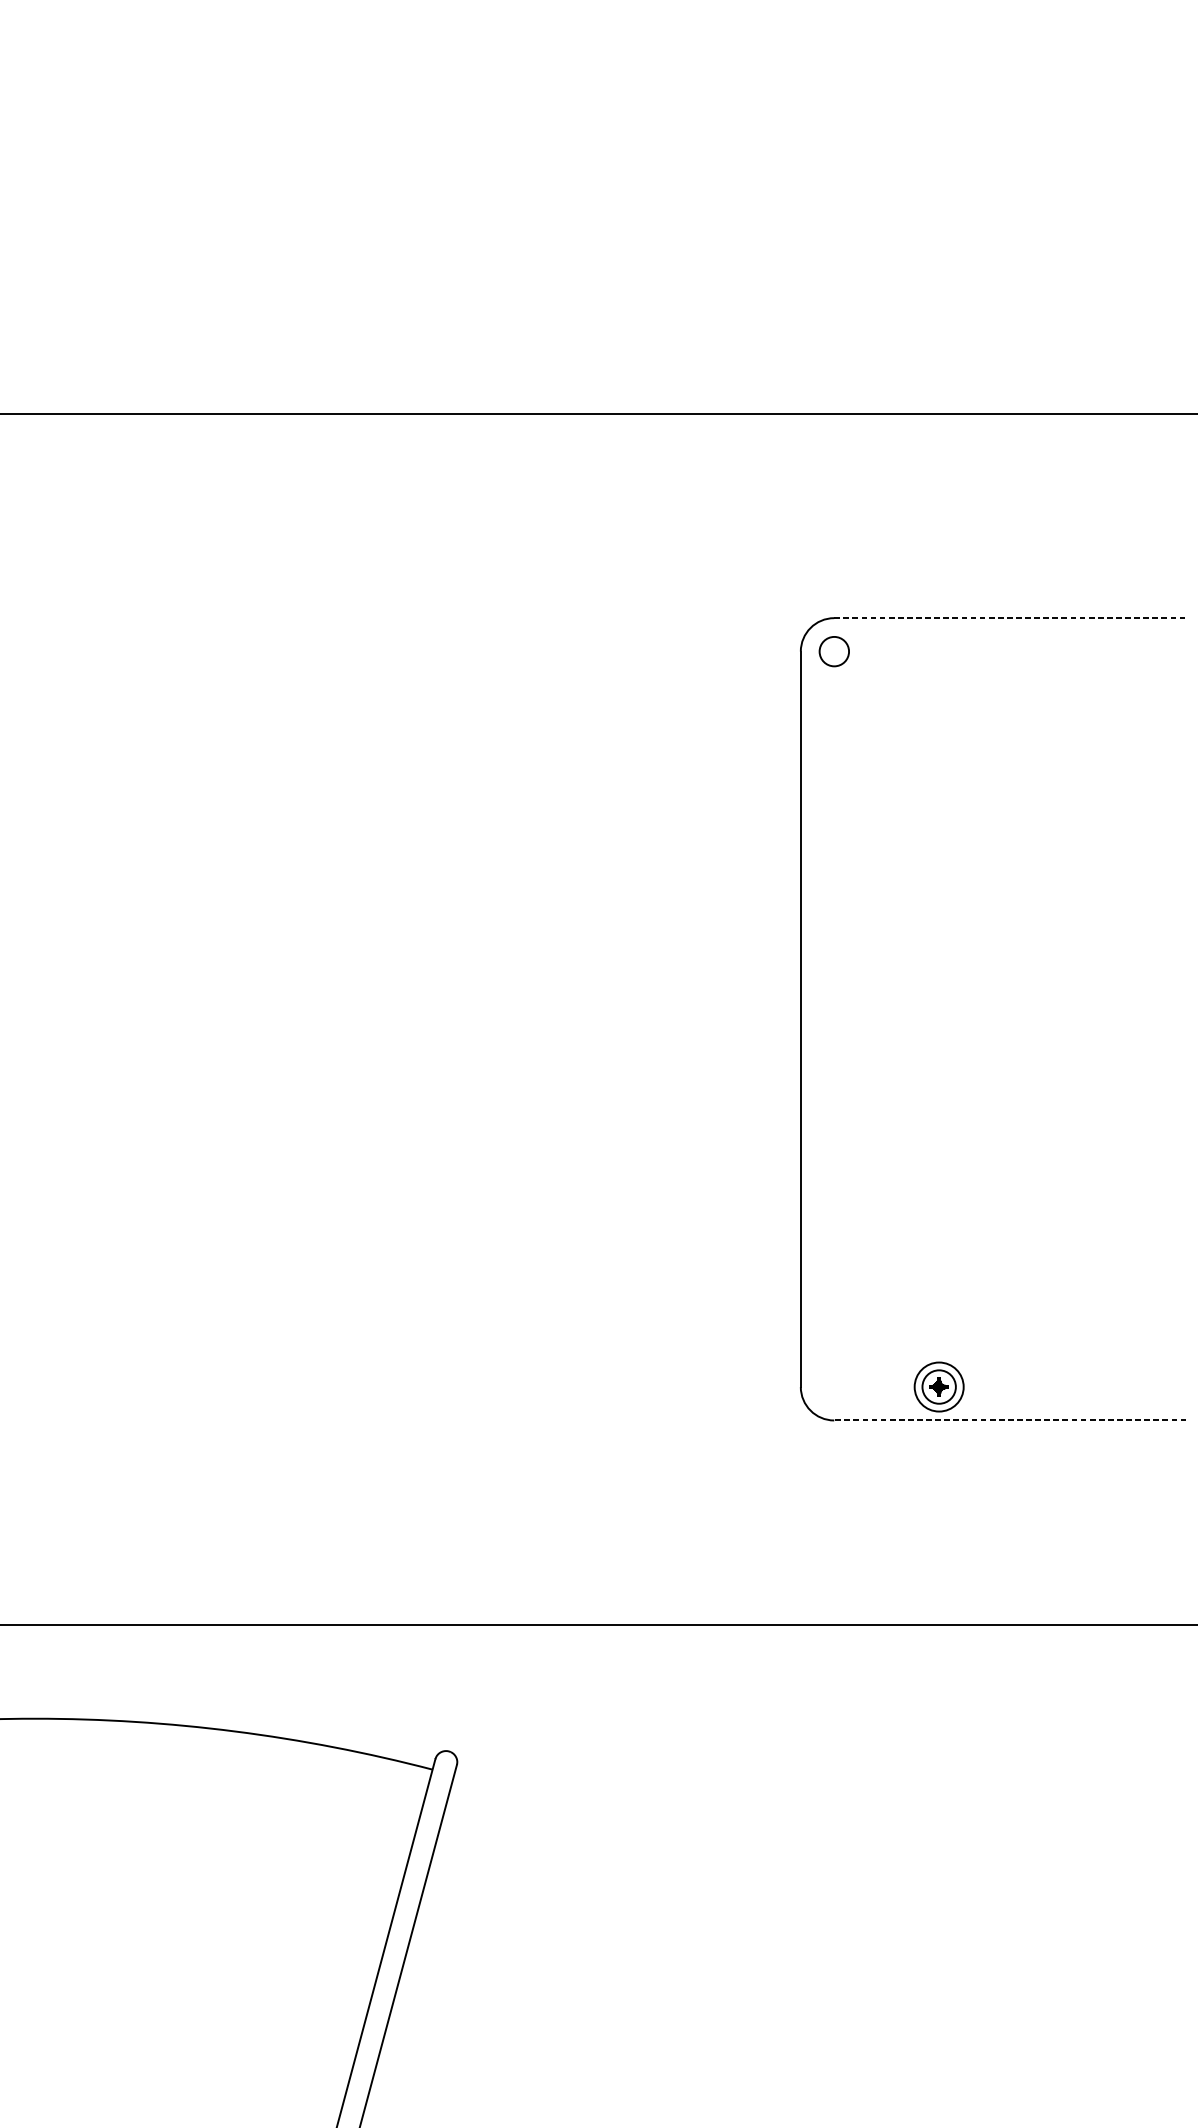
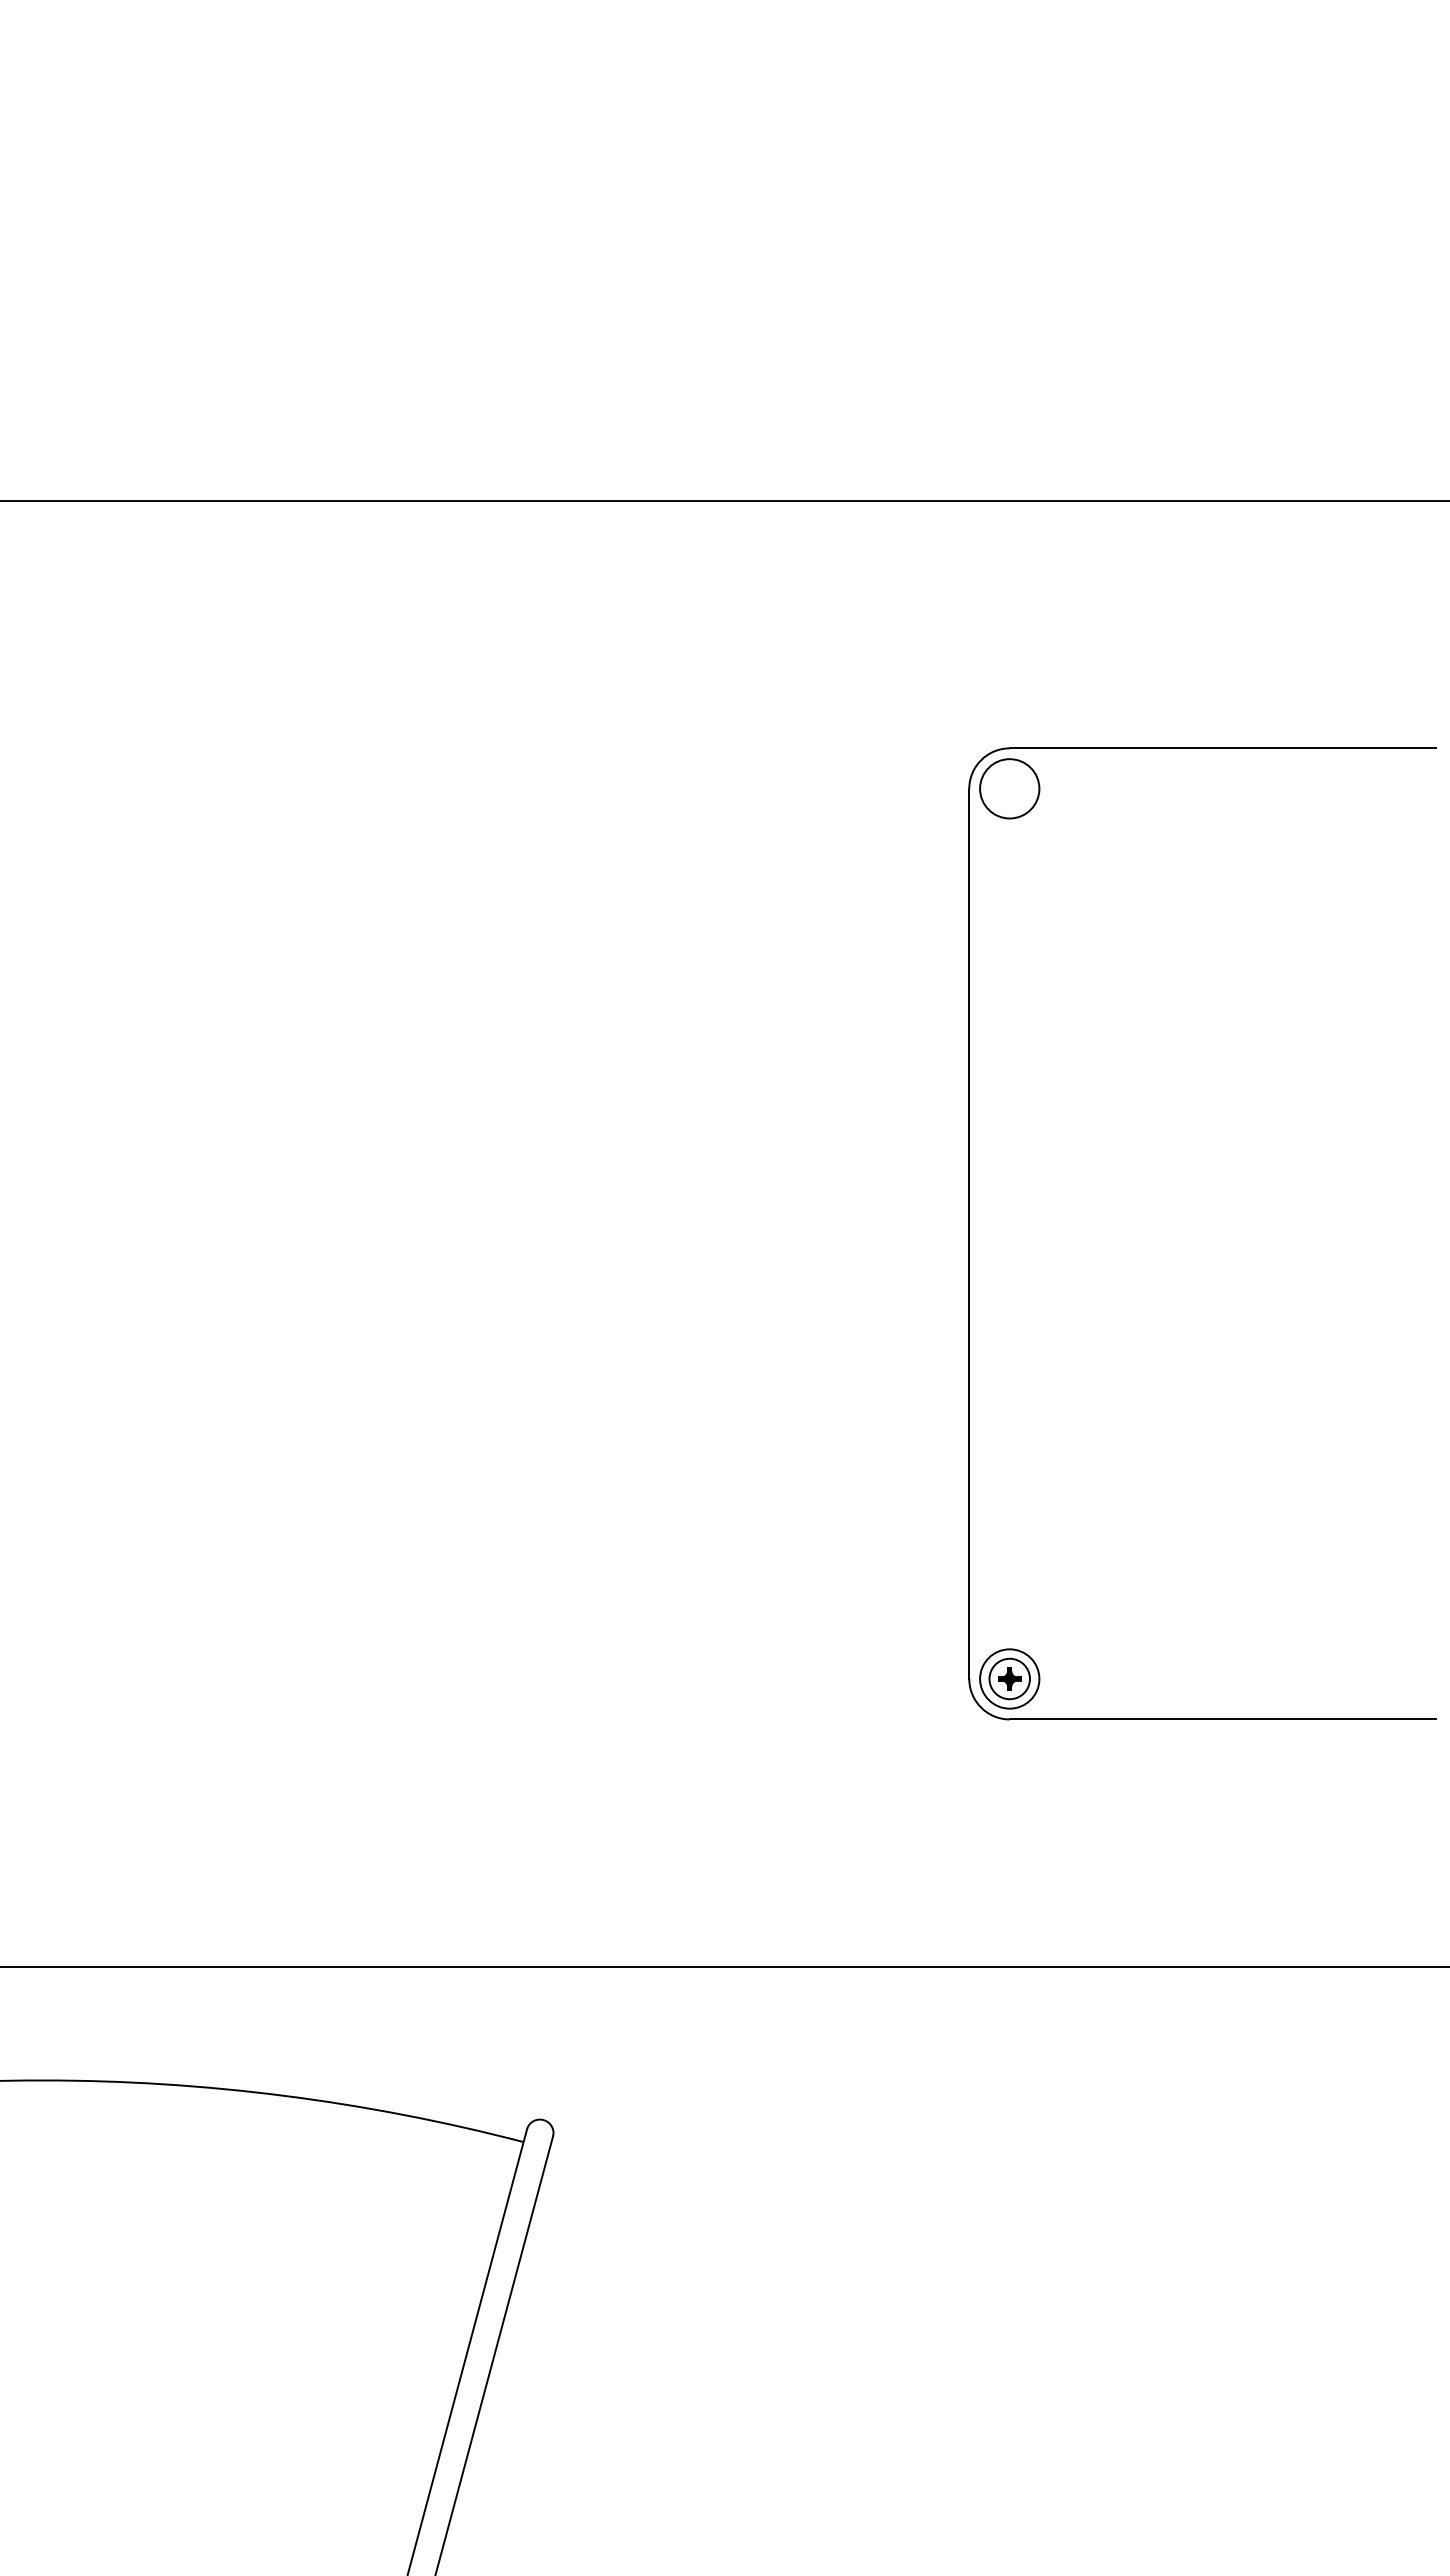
line: (1010, 618) -> (1223, 748), dashed -> solid
circle: (834, 651) -> (1009, 788), size x1.67
part: (938, 1386) -> (1009, 1678), moved
line: (1010, 1420) -> (1222, 1719), dashed -> solid

